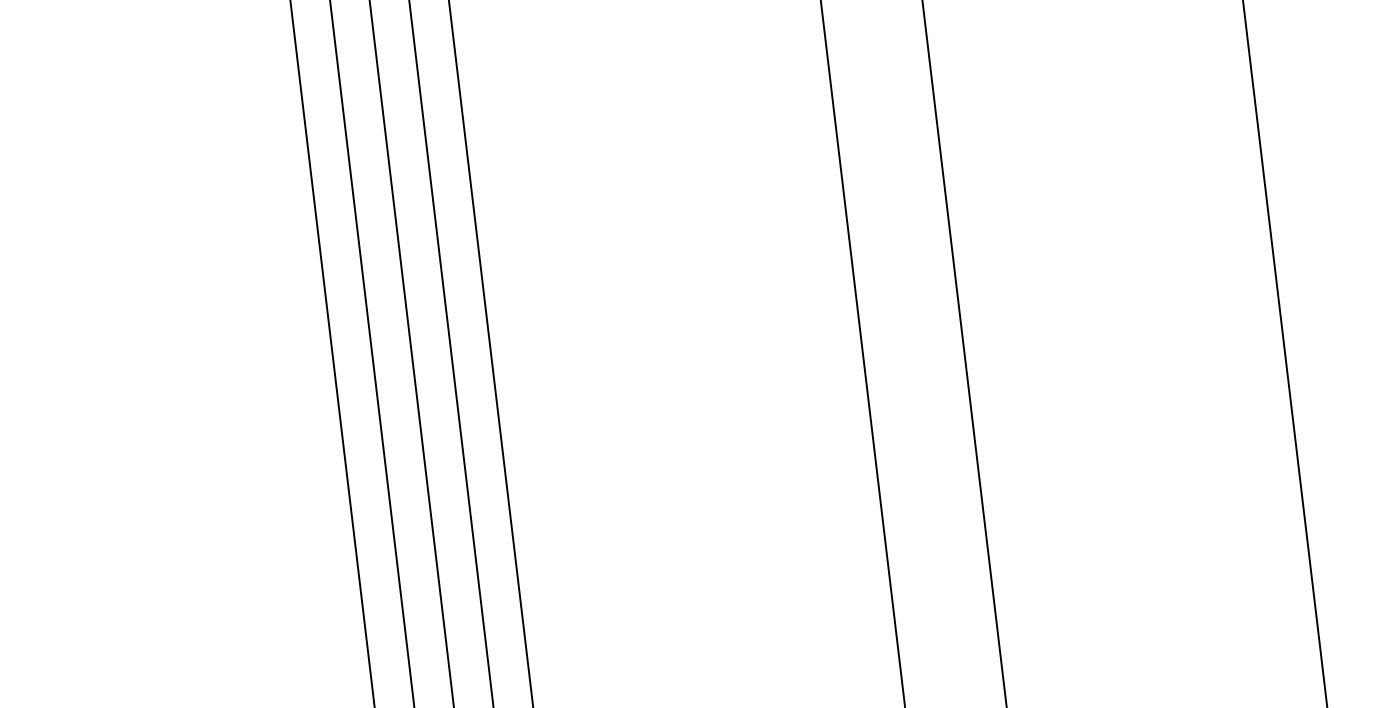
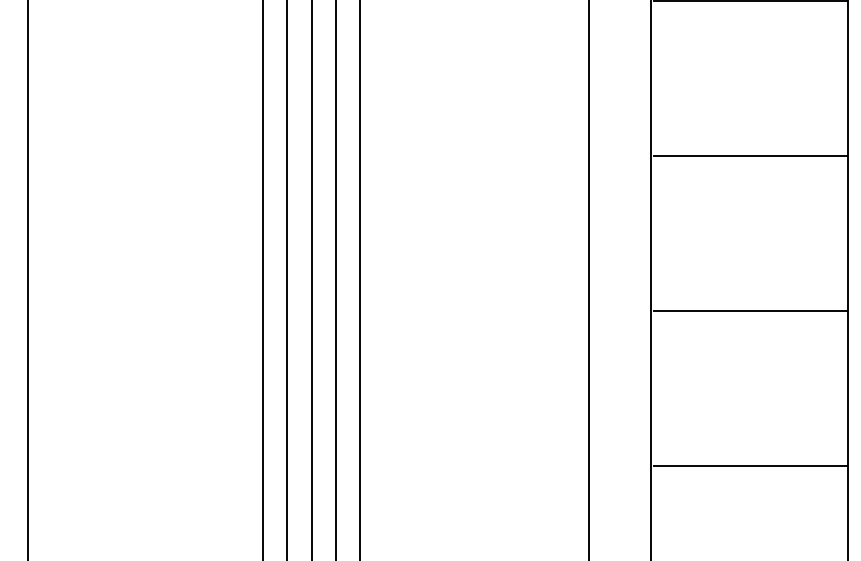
line: (1088, 39) -> (750, 155), added
line: (1118, 287) -> (750, 310), added
line: (1148, 538) -> (750, 466), added

